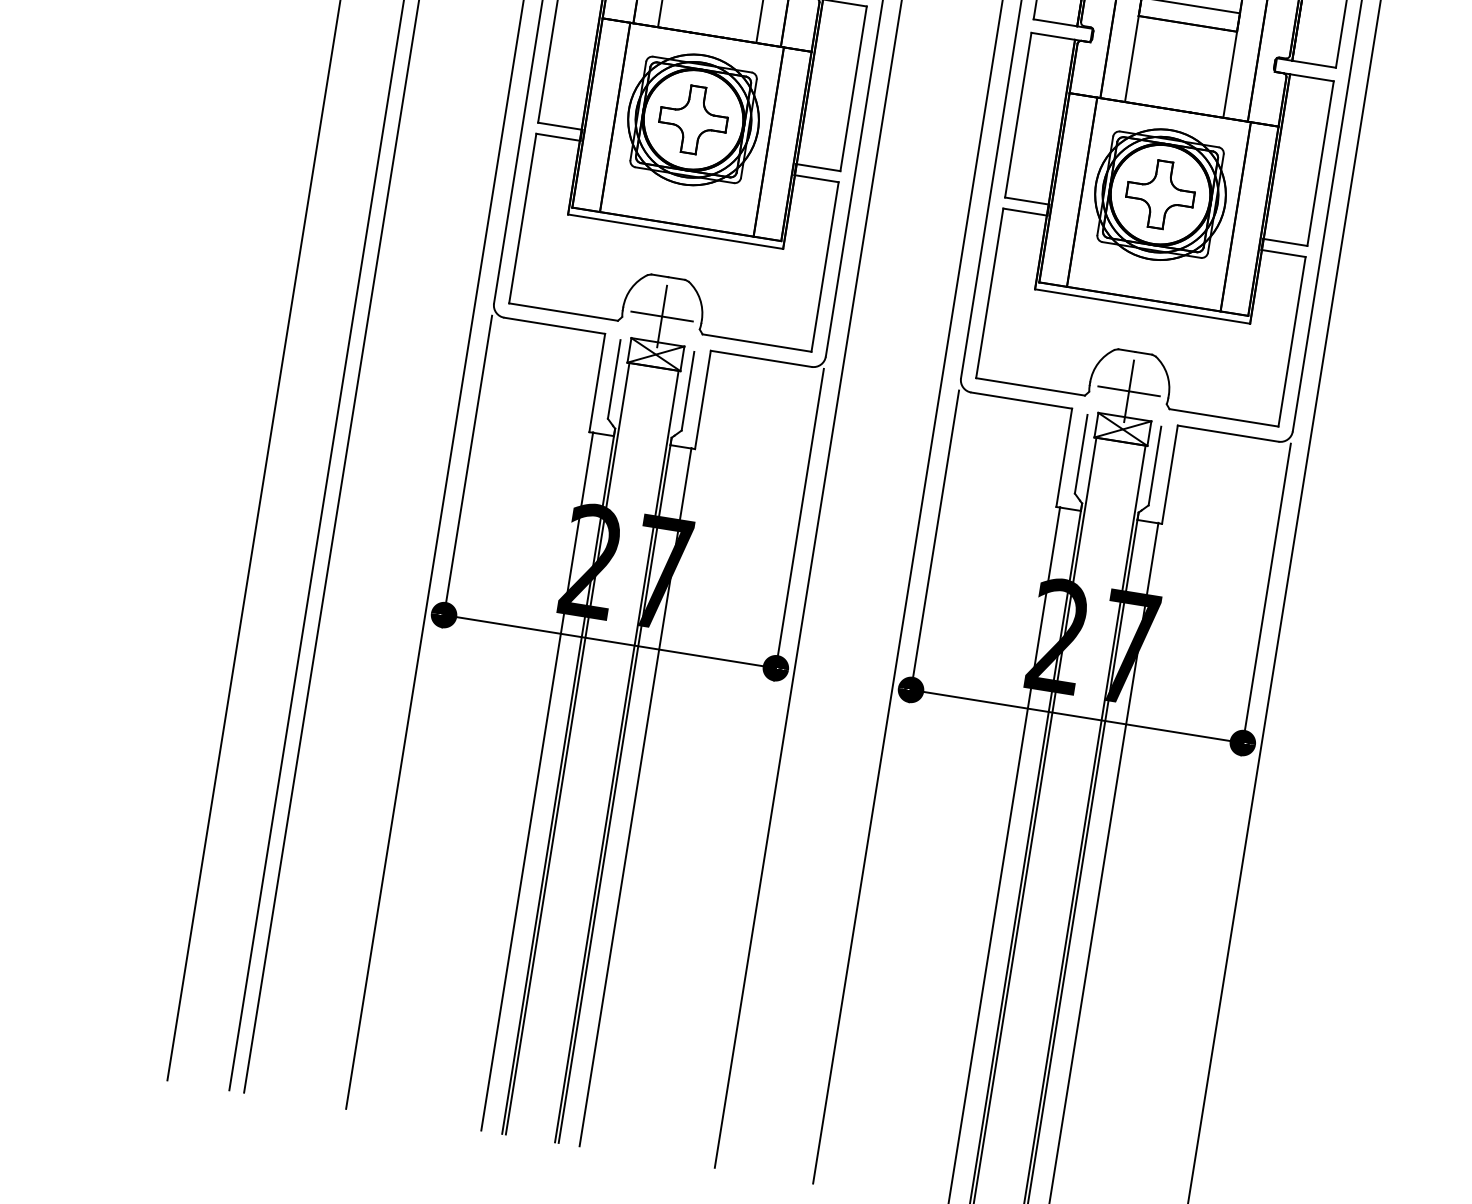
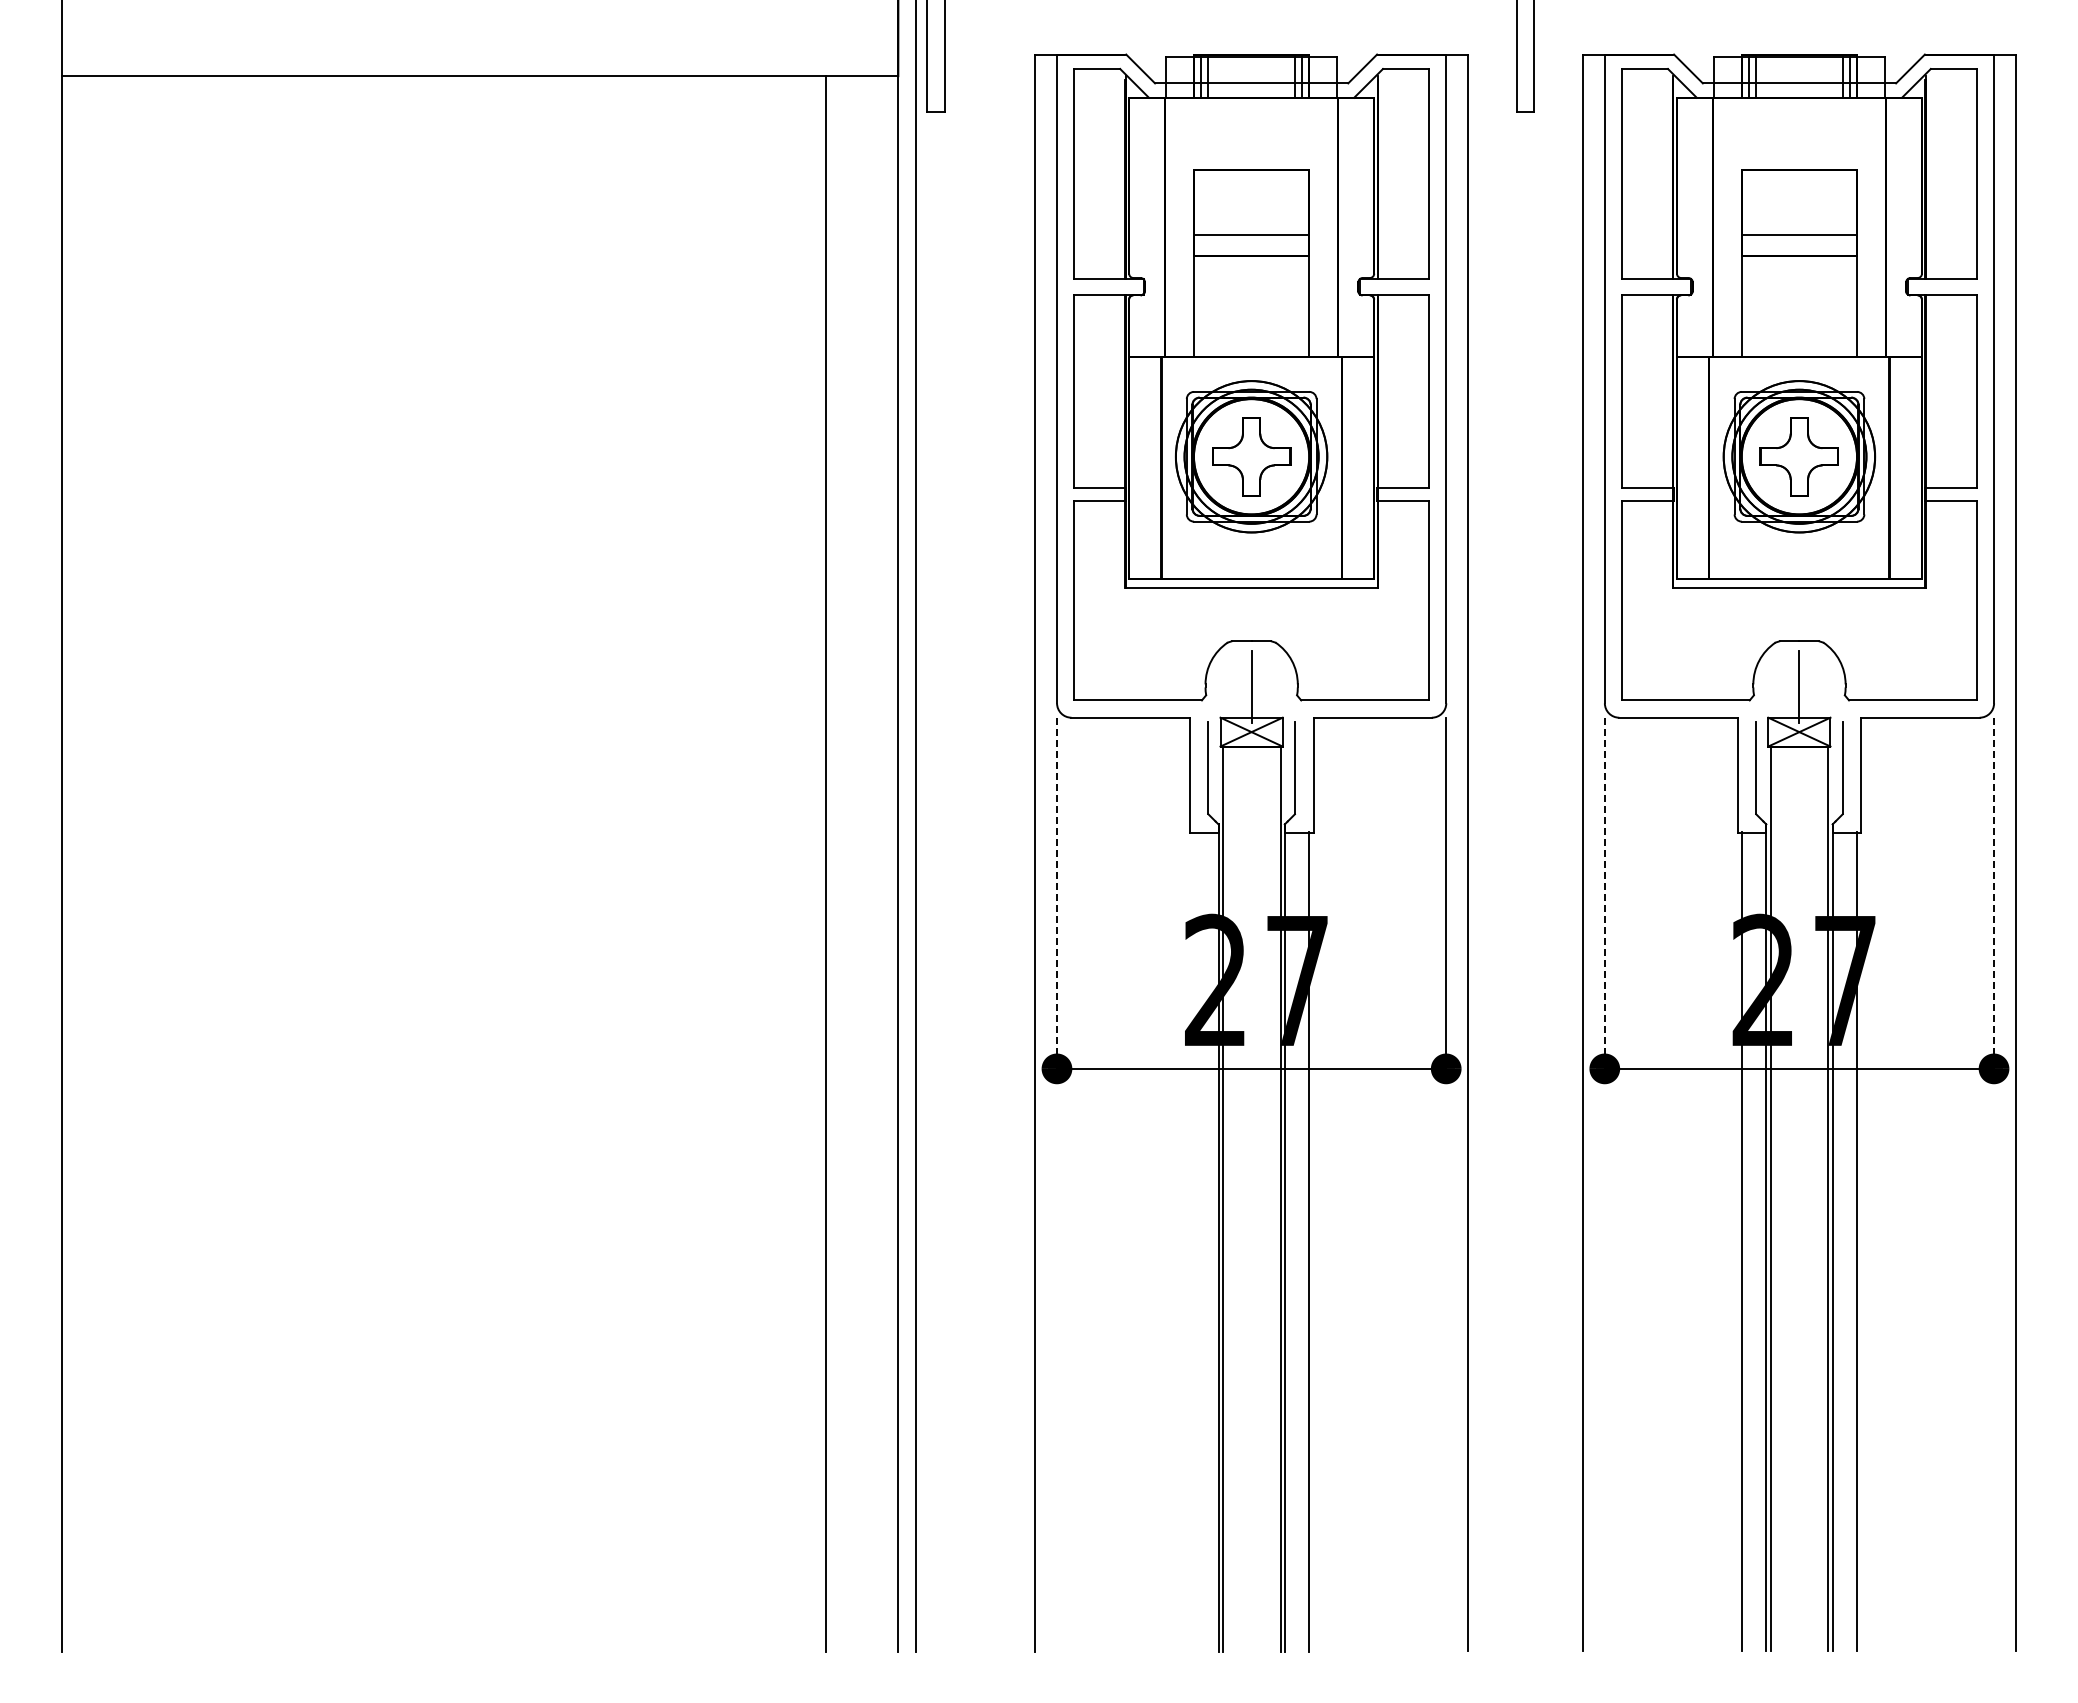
line: (661, 316) -> (1251, 687), removed
line: (1129, 391) -> (1799, 687), removed
line: (467, 471) -> (1057, 900), solid -> dashed
line: (933, 546) -> (1604, 900), solid -> dashed
line: (1266, 599) -> (1994, 900), solid -> dashed
line: (537, 781) -> (1194, 1241), removed

